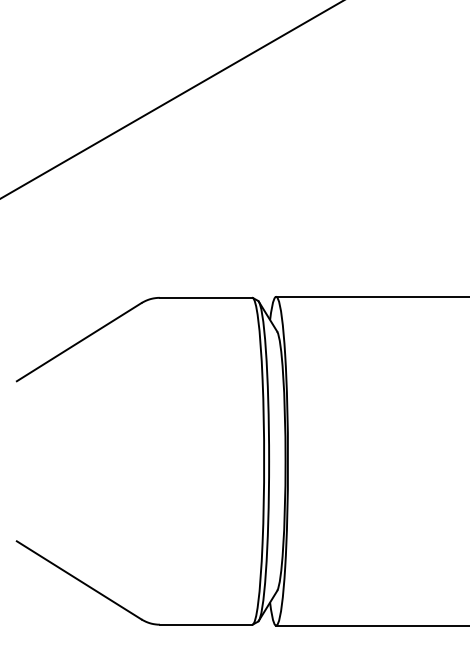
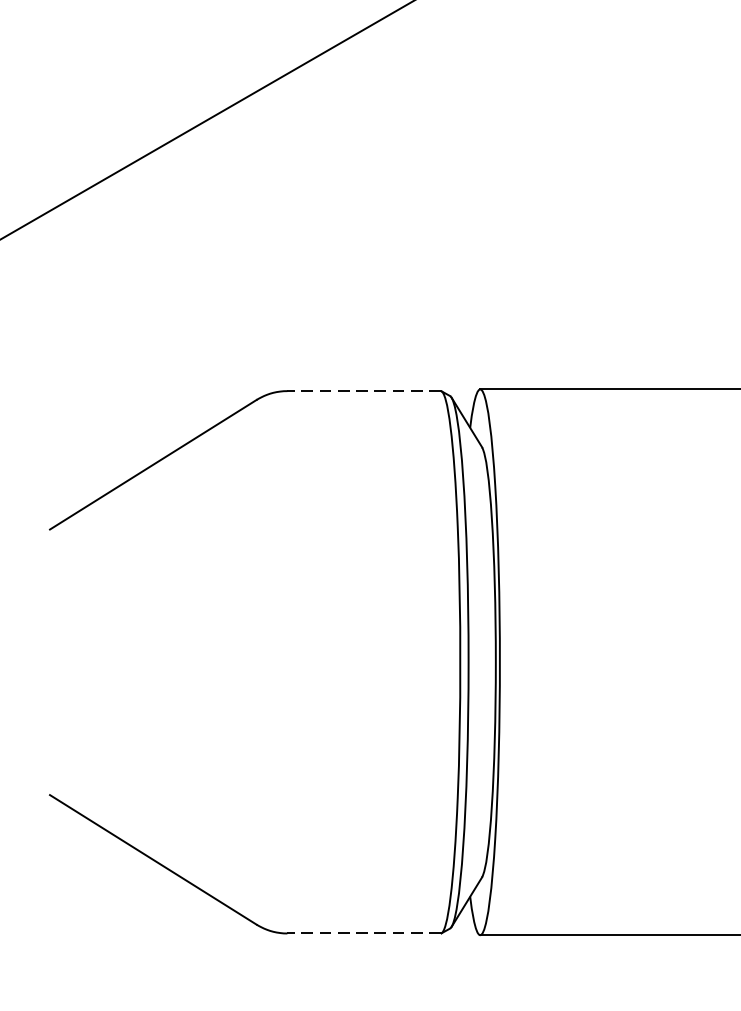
line: (205, 297) -> (362, 390), solid -> dashed
line: (205, 624) -> (362, 933), solid -> dashed

